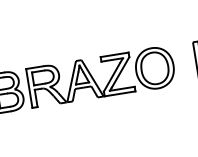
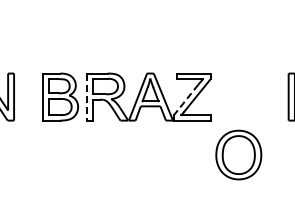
part: (154, 67) -> (238, 154), moved
line: (112, 78) -> (186, 100), solid -> dashed
line: (29, 88) -> (86, 97), solid -> dashed

